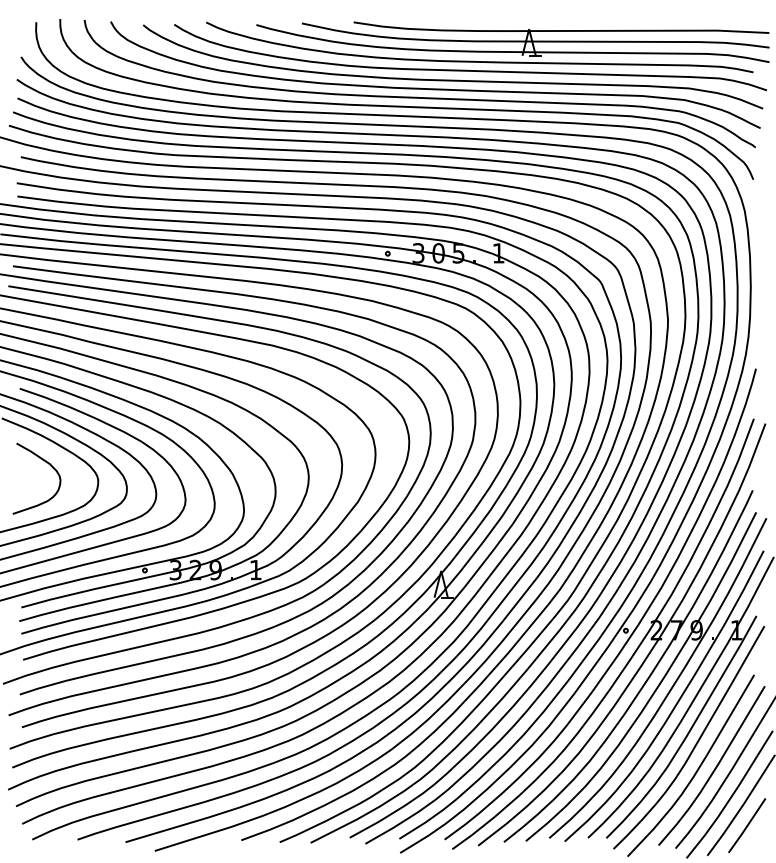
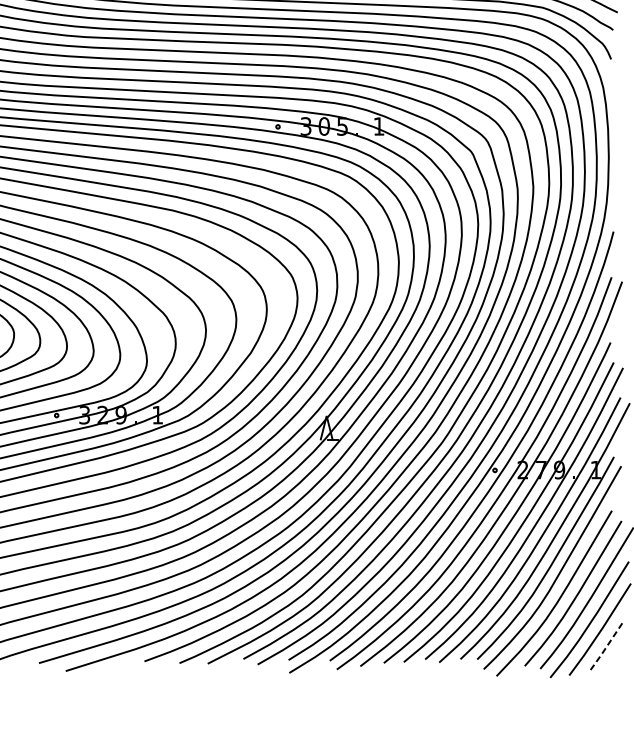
line: (747, 826) -> (605, 648), solid -> dashed

